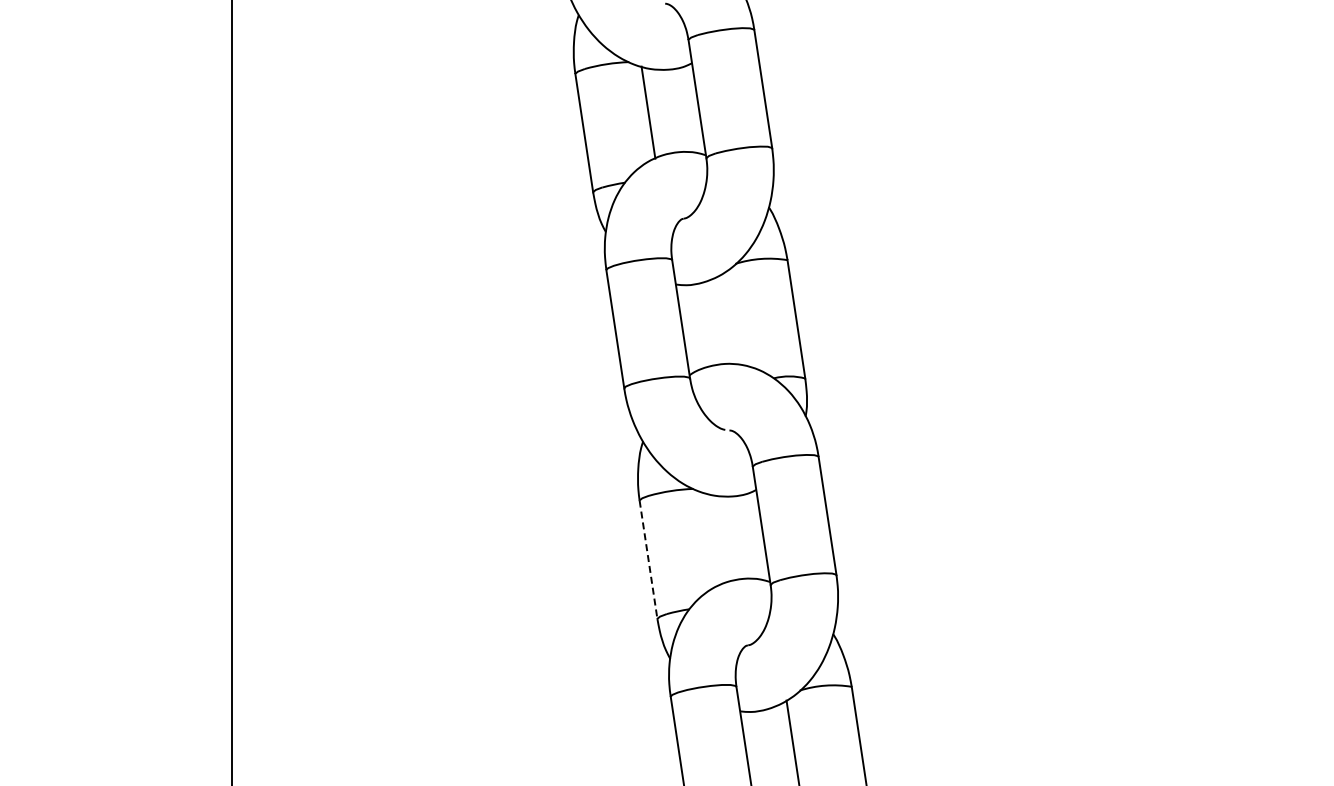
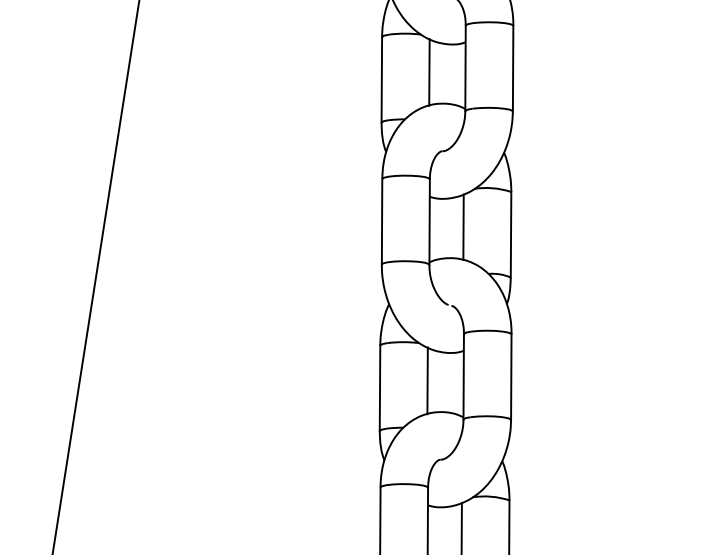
line: (728, 318) -> (463, 226), added
line: (712, 539) -> (427, 380), added
line: (648, 559) -> (380, 388), dashed -> solid

